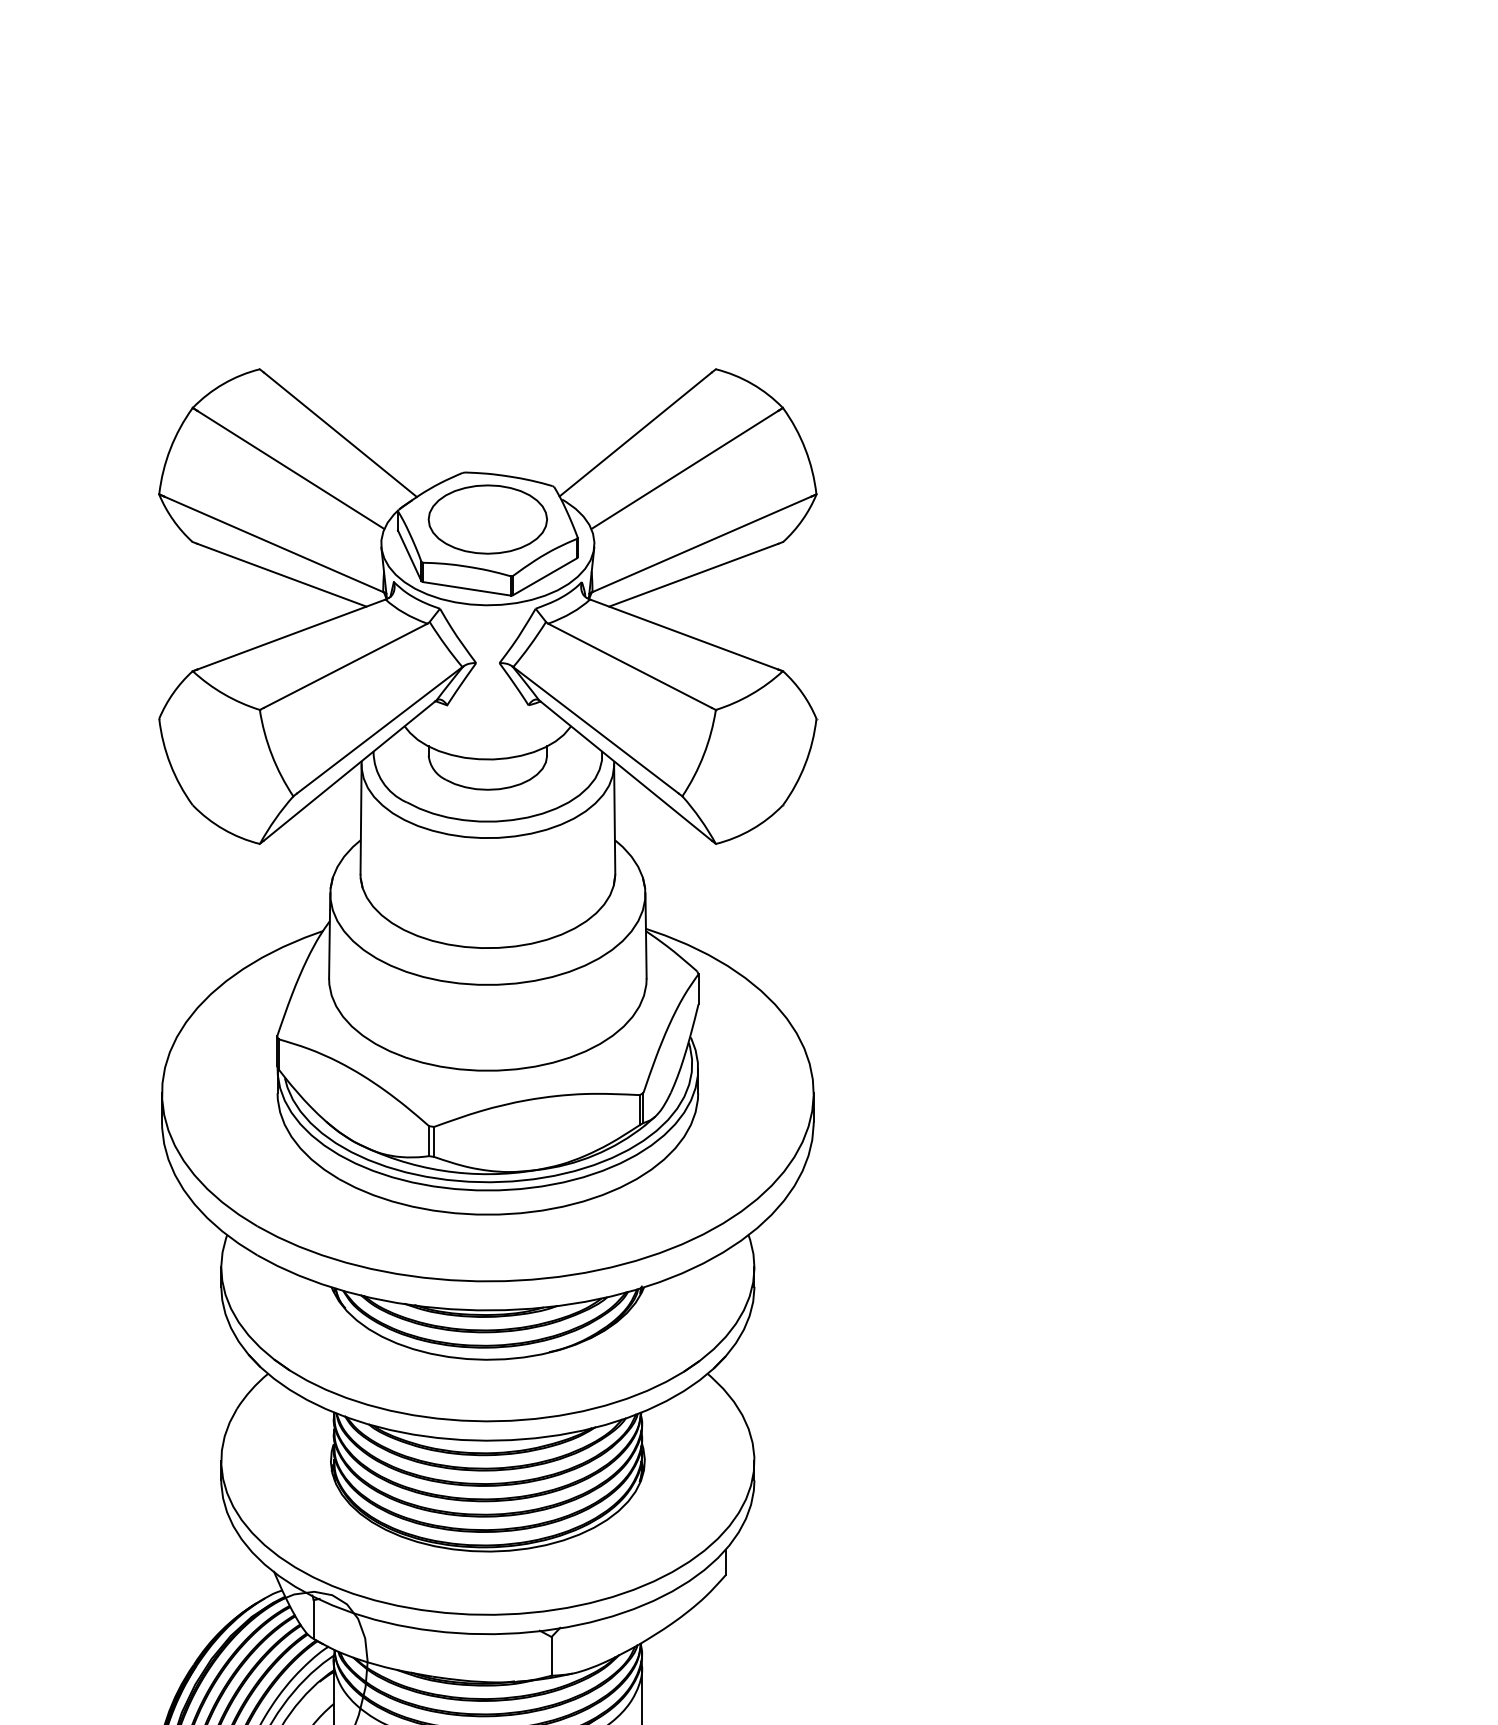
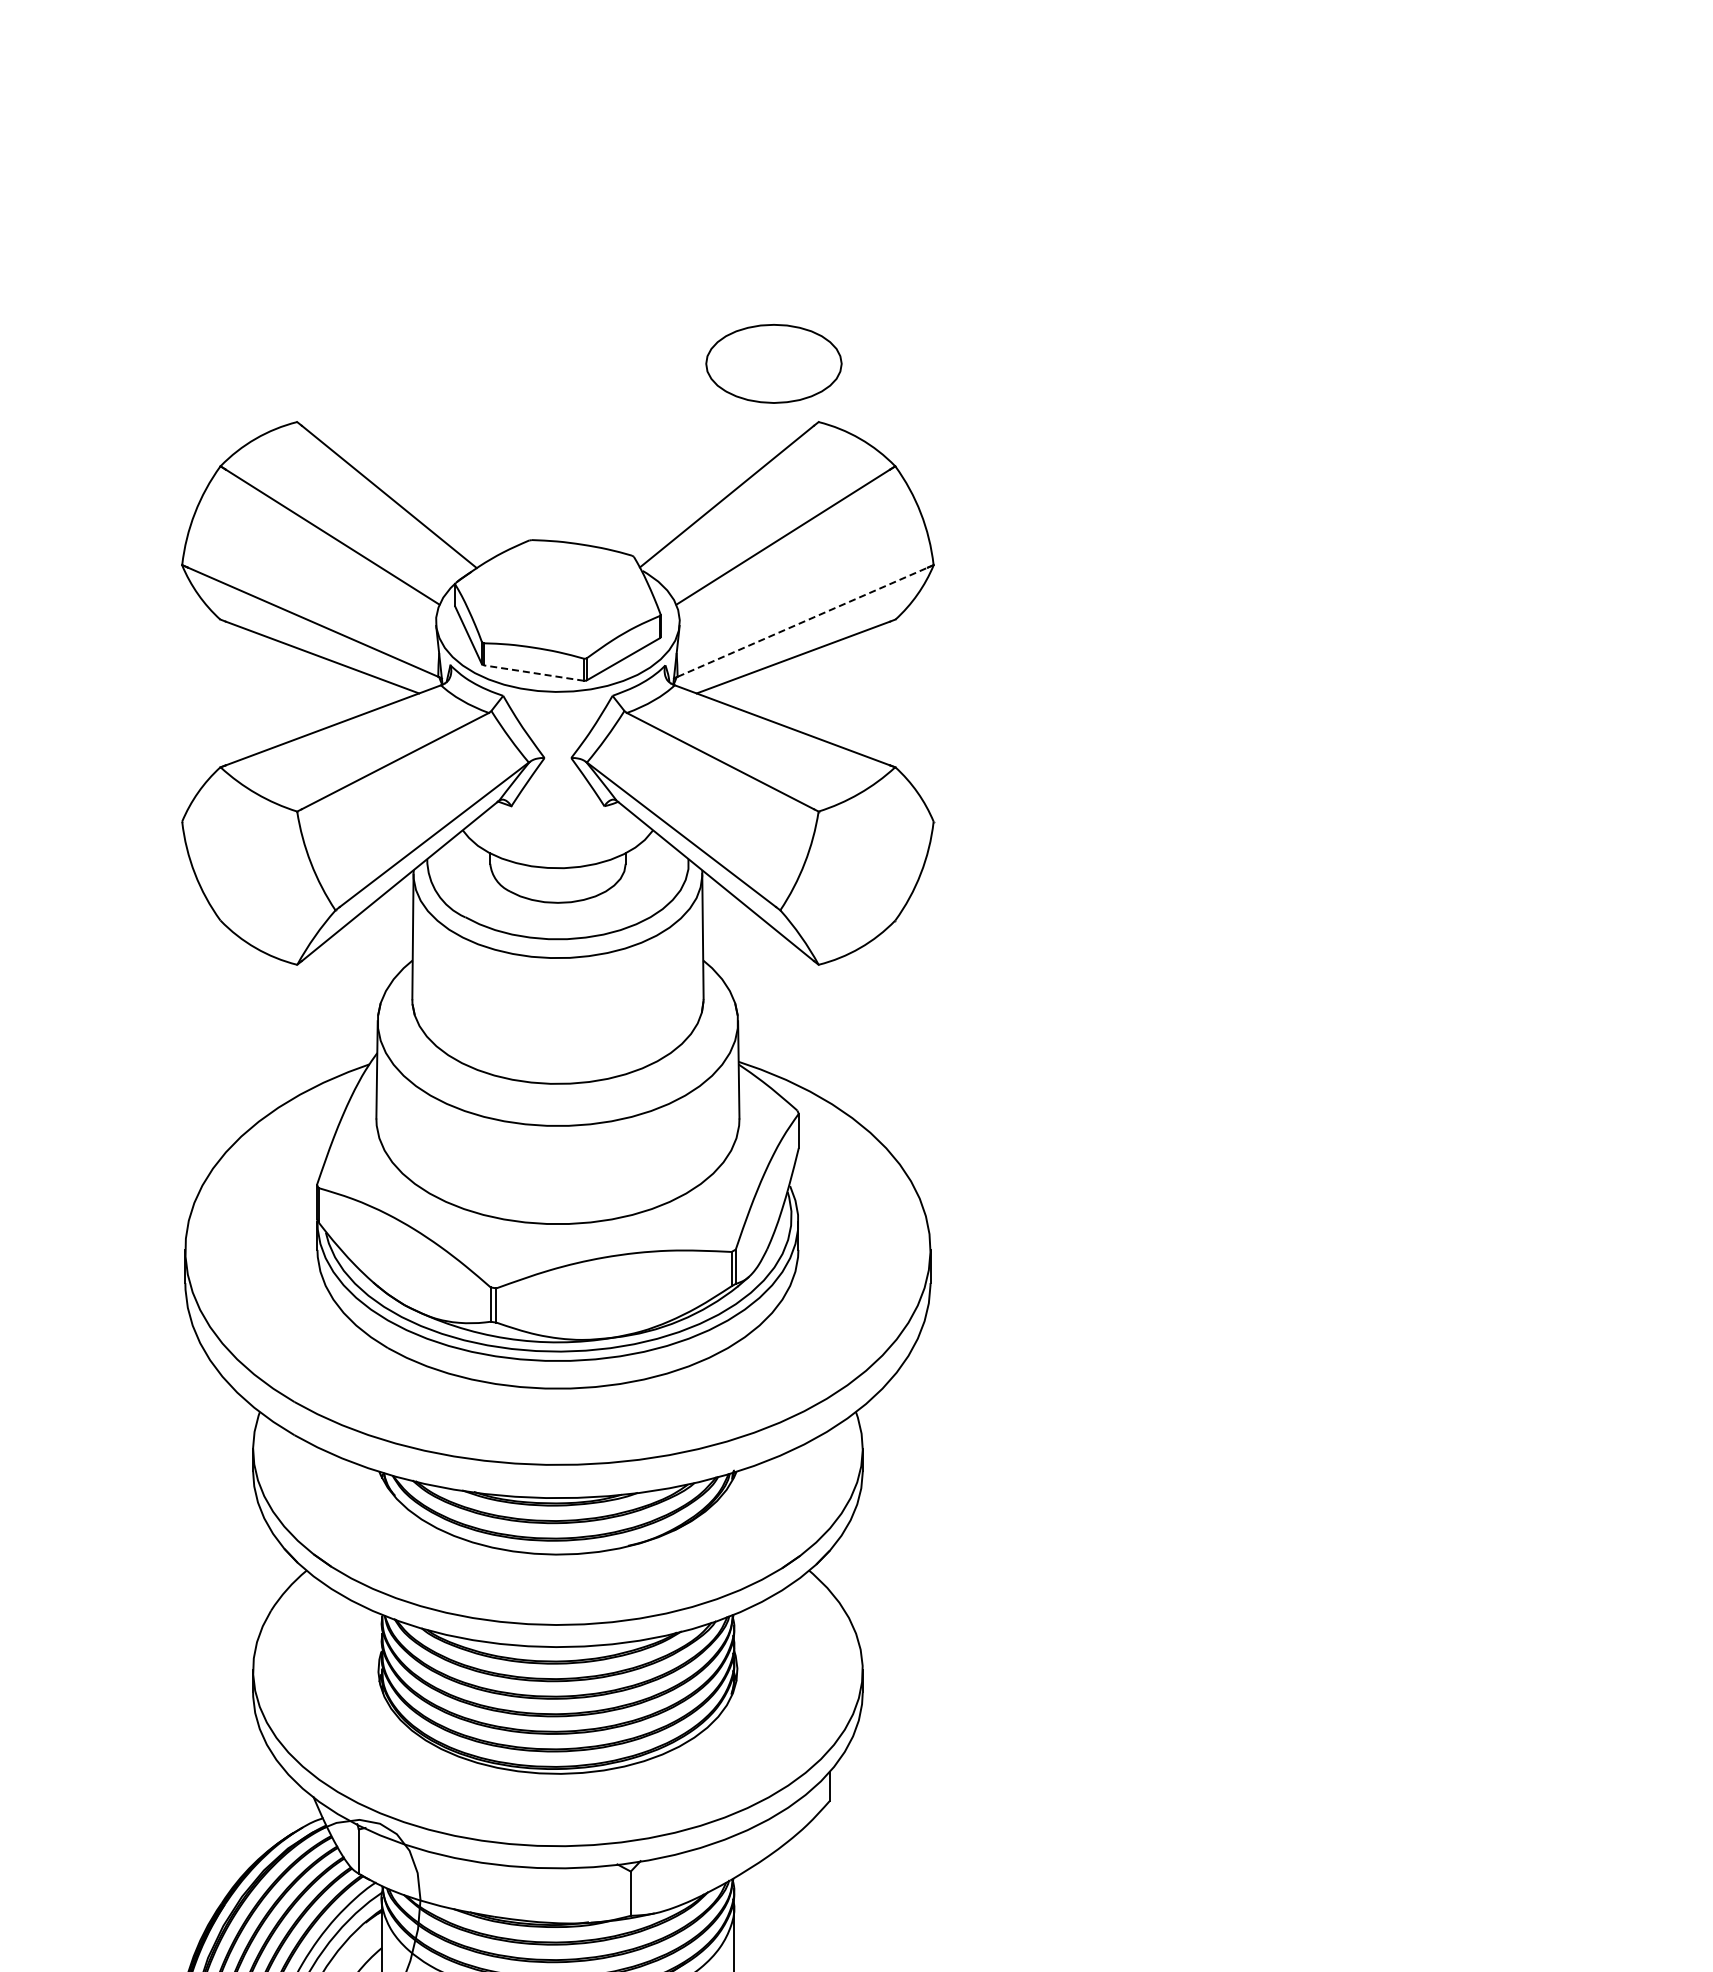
part: (487, 519) -> (773, 363), moved
line: (701, 544) -> (802, 622), solid -> dashed
line: (467, 589) -> (534, 673), solid -> dashed

